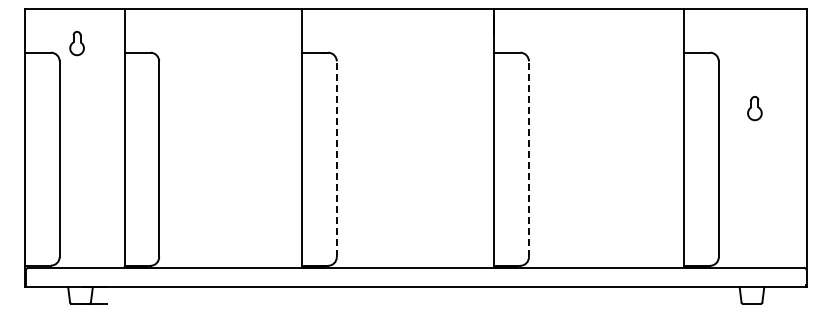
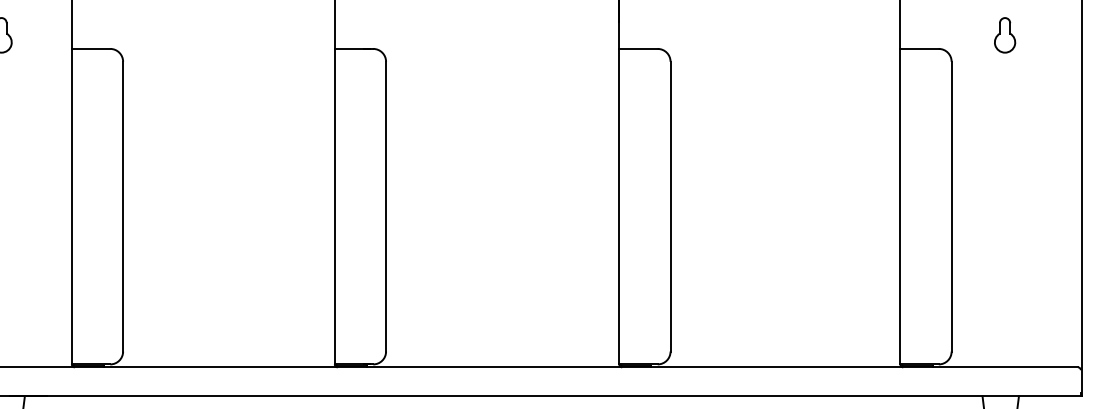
part: (754, 108) -> (1004, 35), moved
line: (336, 159) -> (385, 207), dashed -> solid
line: (528, 159) -> (669, 207), dashed -> solid

